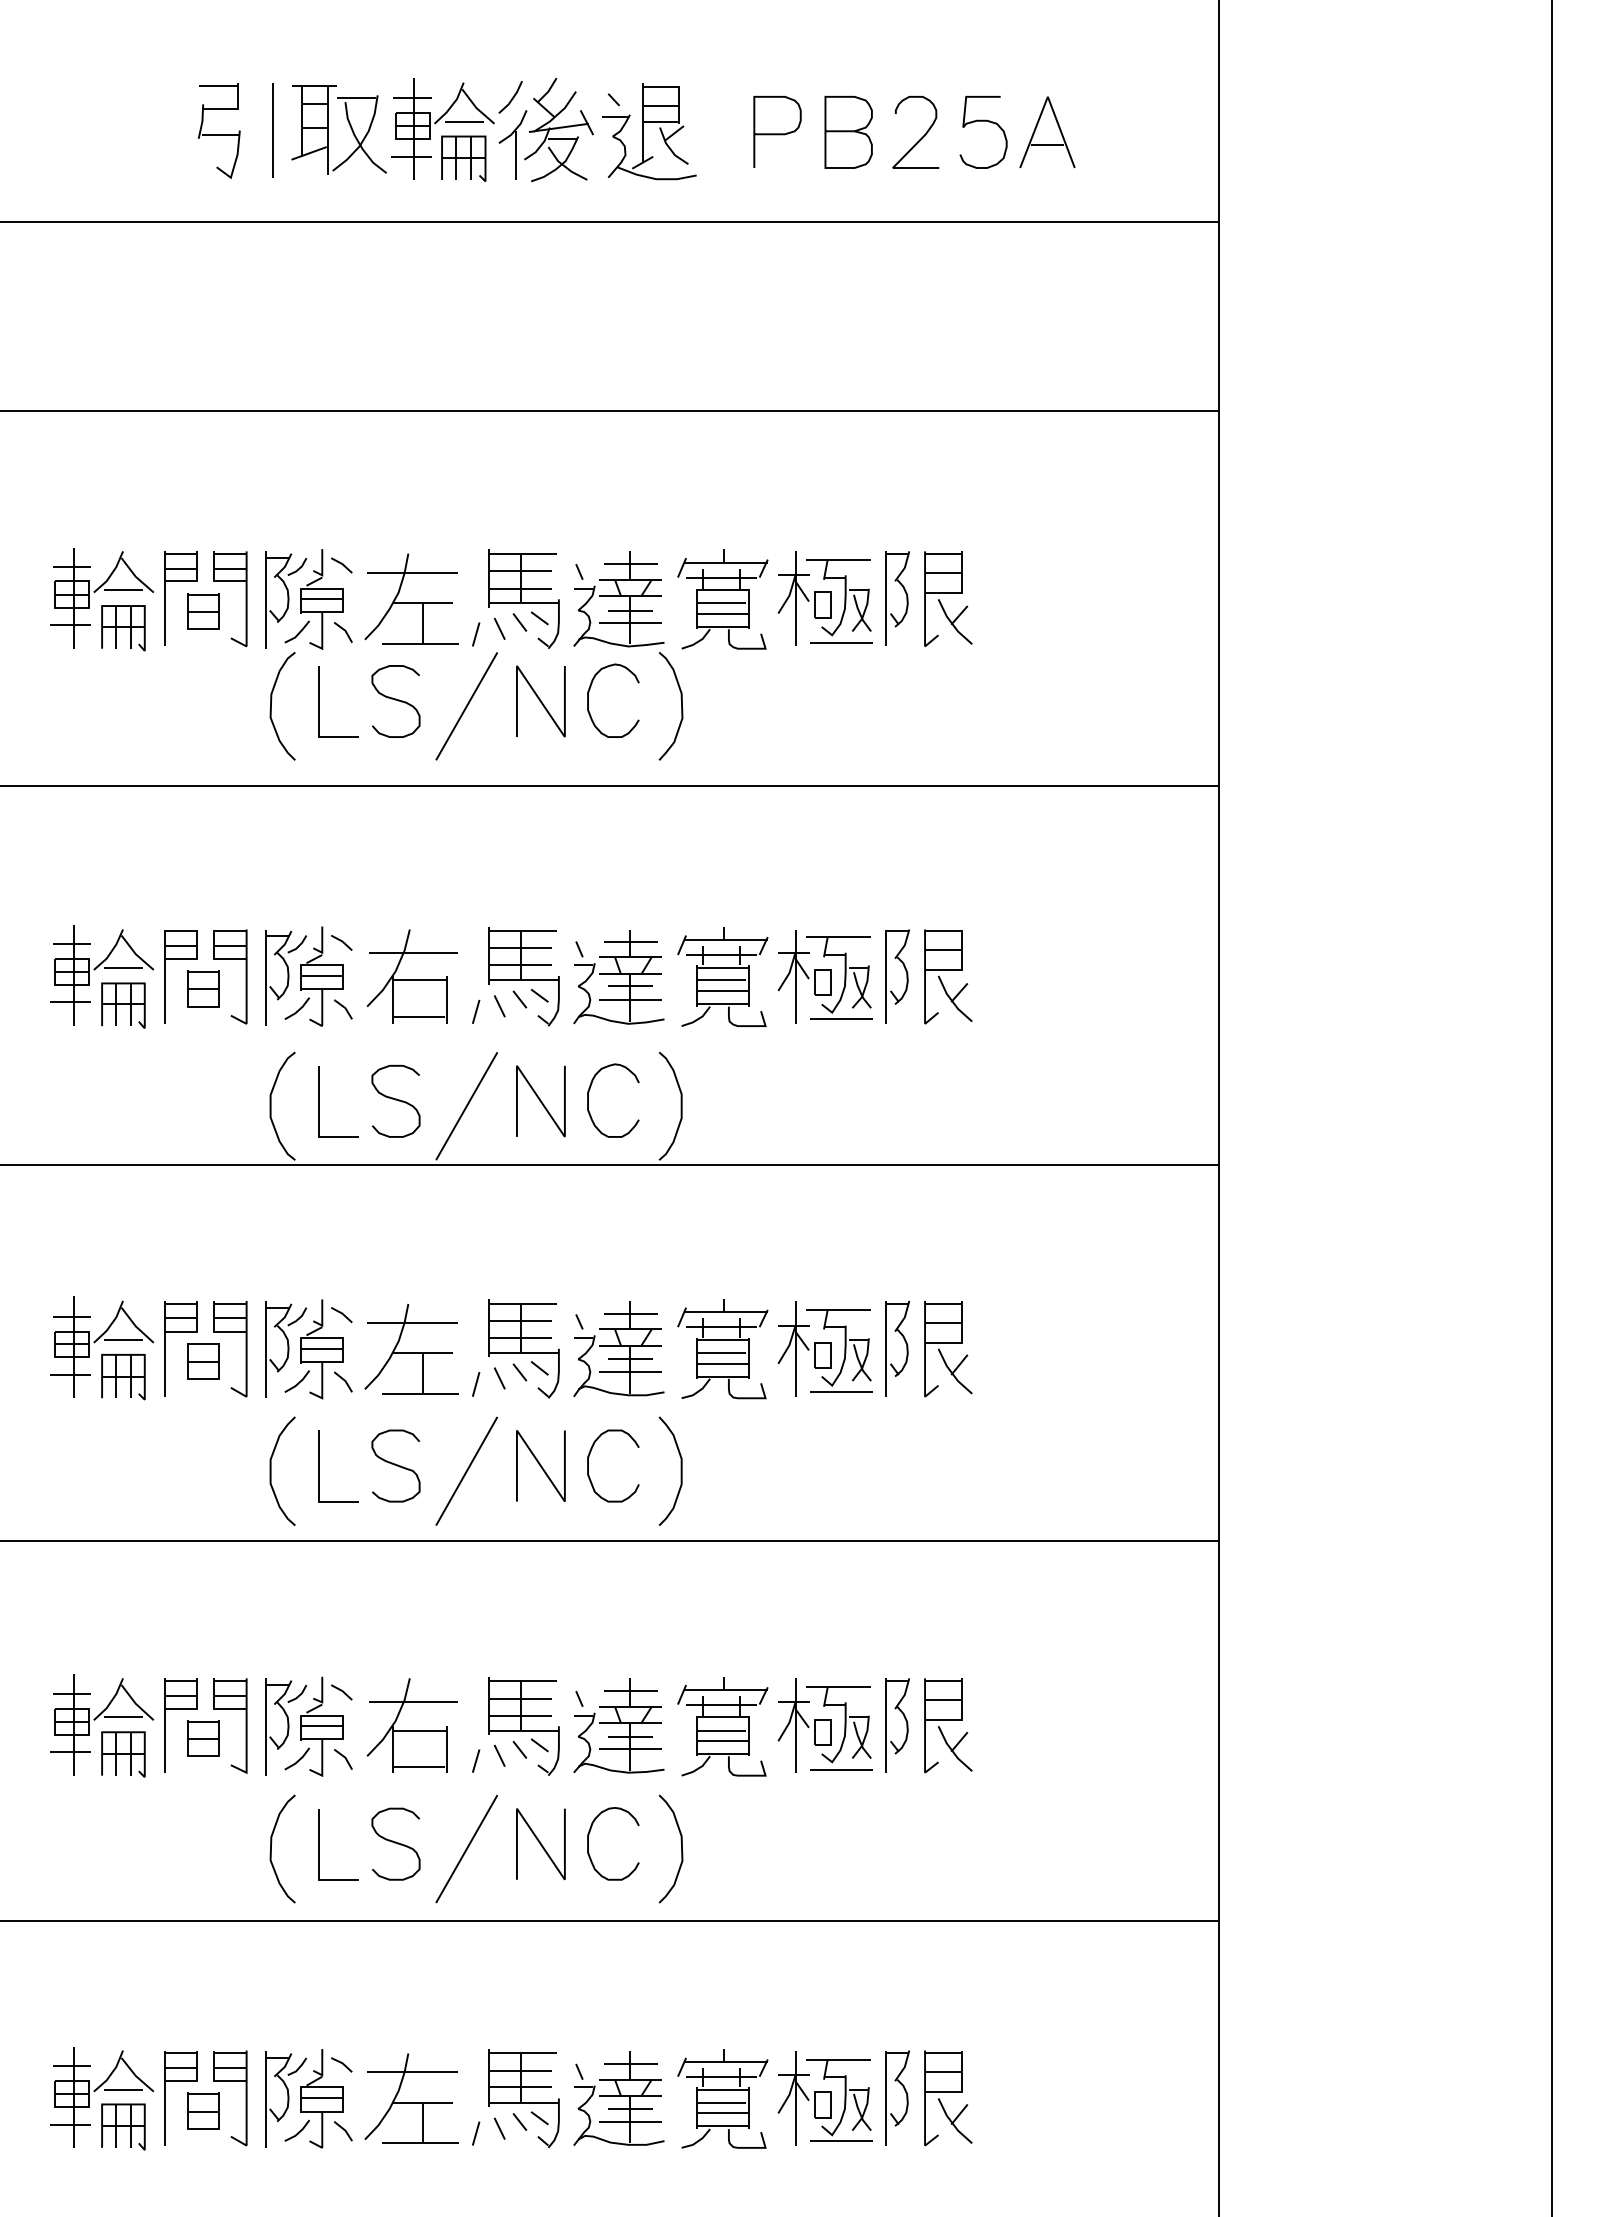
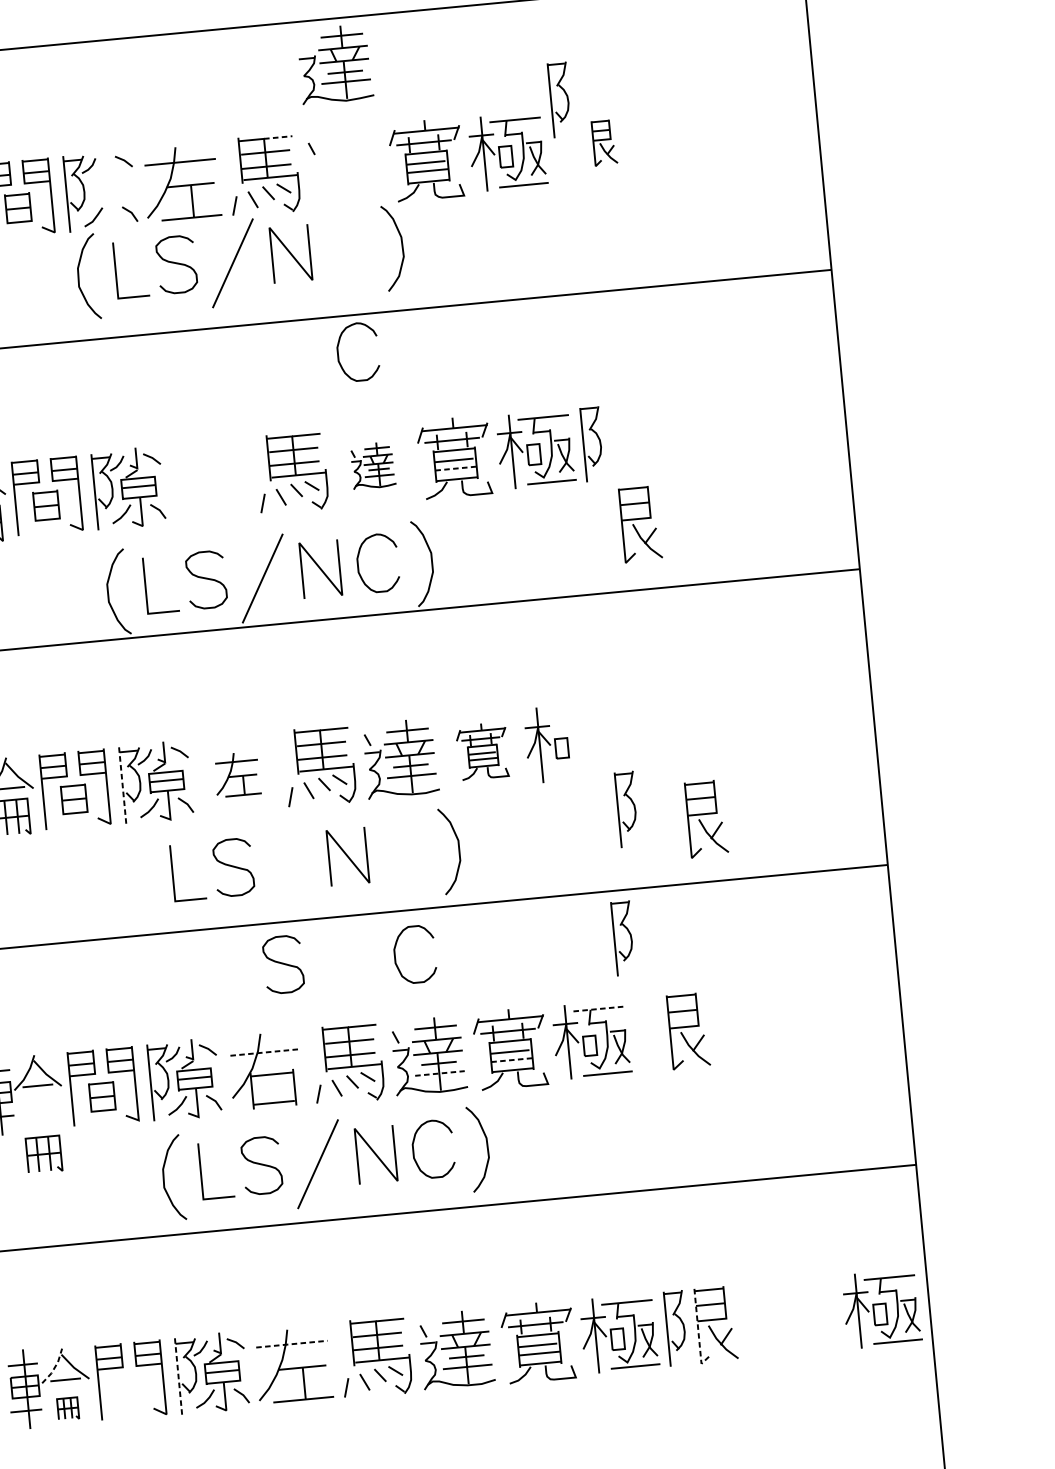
line: (538, 553) -> (278, 137), solid -> dashed
part: (906, 598) -> (567, 98), moved
part: (948, 598) -> (604, 142), size x0.6
part: (321, 599) -> (110, 189), removed
part: (618, 599) -> (334, 64), moved
curve: (588, 700) -> (338, 353), moved
part: (411, 976) -> (209, 480), removed
part: (948, 976) -> (640, 523), moved
part: (618, 977) -> (372, 465), size x0.6
line: (723, 990) -> (456, 468), solid -> dashed
part: (906, 1348) -> (634, 808), moved
line: (266, 1349) -> (122, 785), solid -> dashed
part: (411, 1349) -> (237, 774), size x0.6
part: (722, 1349) -> (482, 751), size x0.7
part: (948, 1349) -> (706, 819), moved
part: (839, 1350) -> (574, 743), removed
curve: (588, 1465) -> (395, 956), moved
curve: (271, 1470) -> (135, 880), removed
line: (466, 1470) -> (289, 865), removed
curve: (446, 1593) -> (283, 964), added
line: (838, 1687) -> (599, 1009), solid -> dashed
line: (414, 1702) -> (265, 1052), solid -> dashed
part: (906, 1725) -> (630, 937), moved
line: (723, 1741) -> (512, 1060), solid -> dashed
line: (631, 1749) -> (440, 1073), solid -> dashed
part: (123, 1754) -> (44, 1154), moved
line: (412, 2072) -> (291, 1344), solid -> dashed
line: (111, 2073) -> (54, 1367), solid -> dashed
part: (1157, 2098) -> (881, 1309), added
line: (266, 2099) -> (178, 1376), solid -> dashed
line: (925, 2108) -> (699, 1334), solid -> dashed
part: (203, 2110) -> (130, 1389), removed
part: (123, 2126) -> (68, 1408), size x0.6

